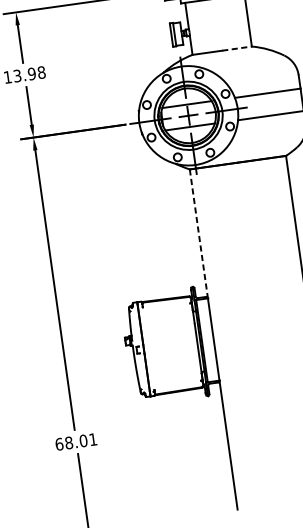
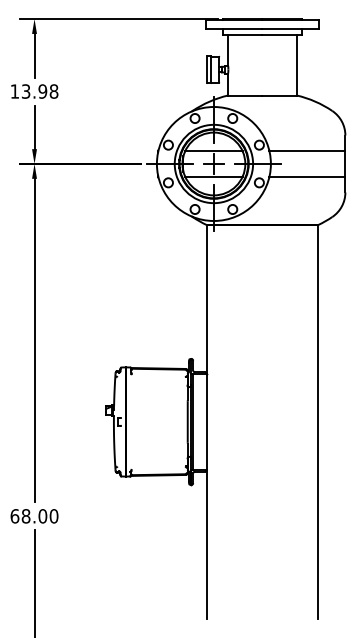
line: (237, 48) -> (280, 95), dashed -> solid
line: (198, 233) -> (206, 299), dashed -> solid
text: (92, 439) -> (53, 516), 68.01 -> 68.00

